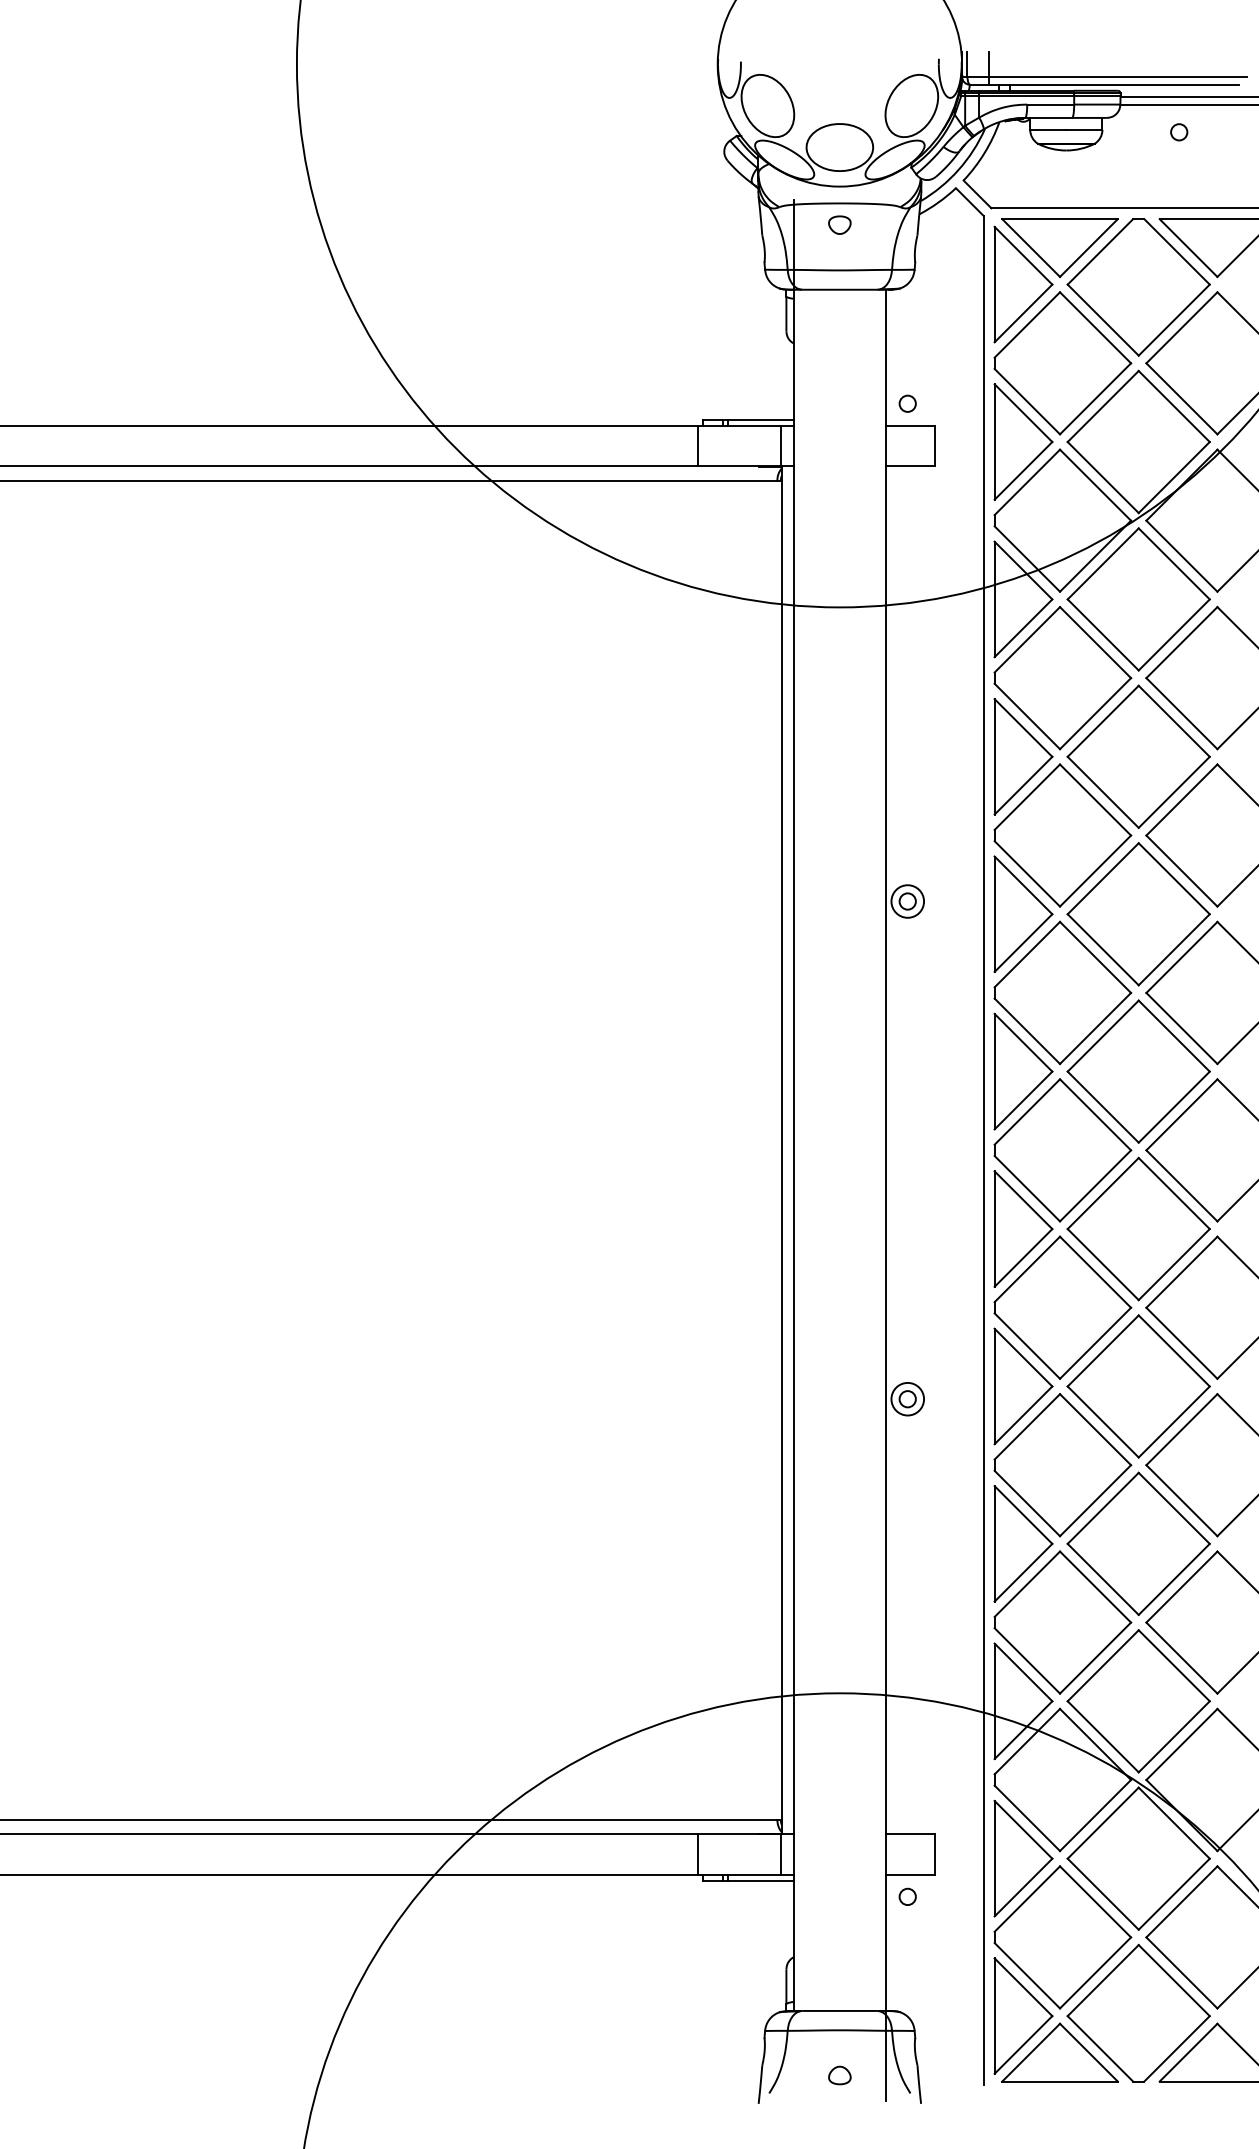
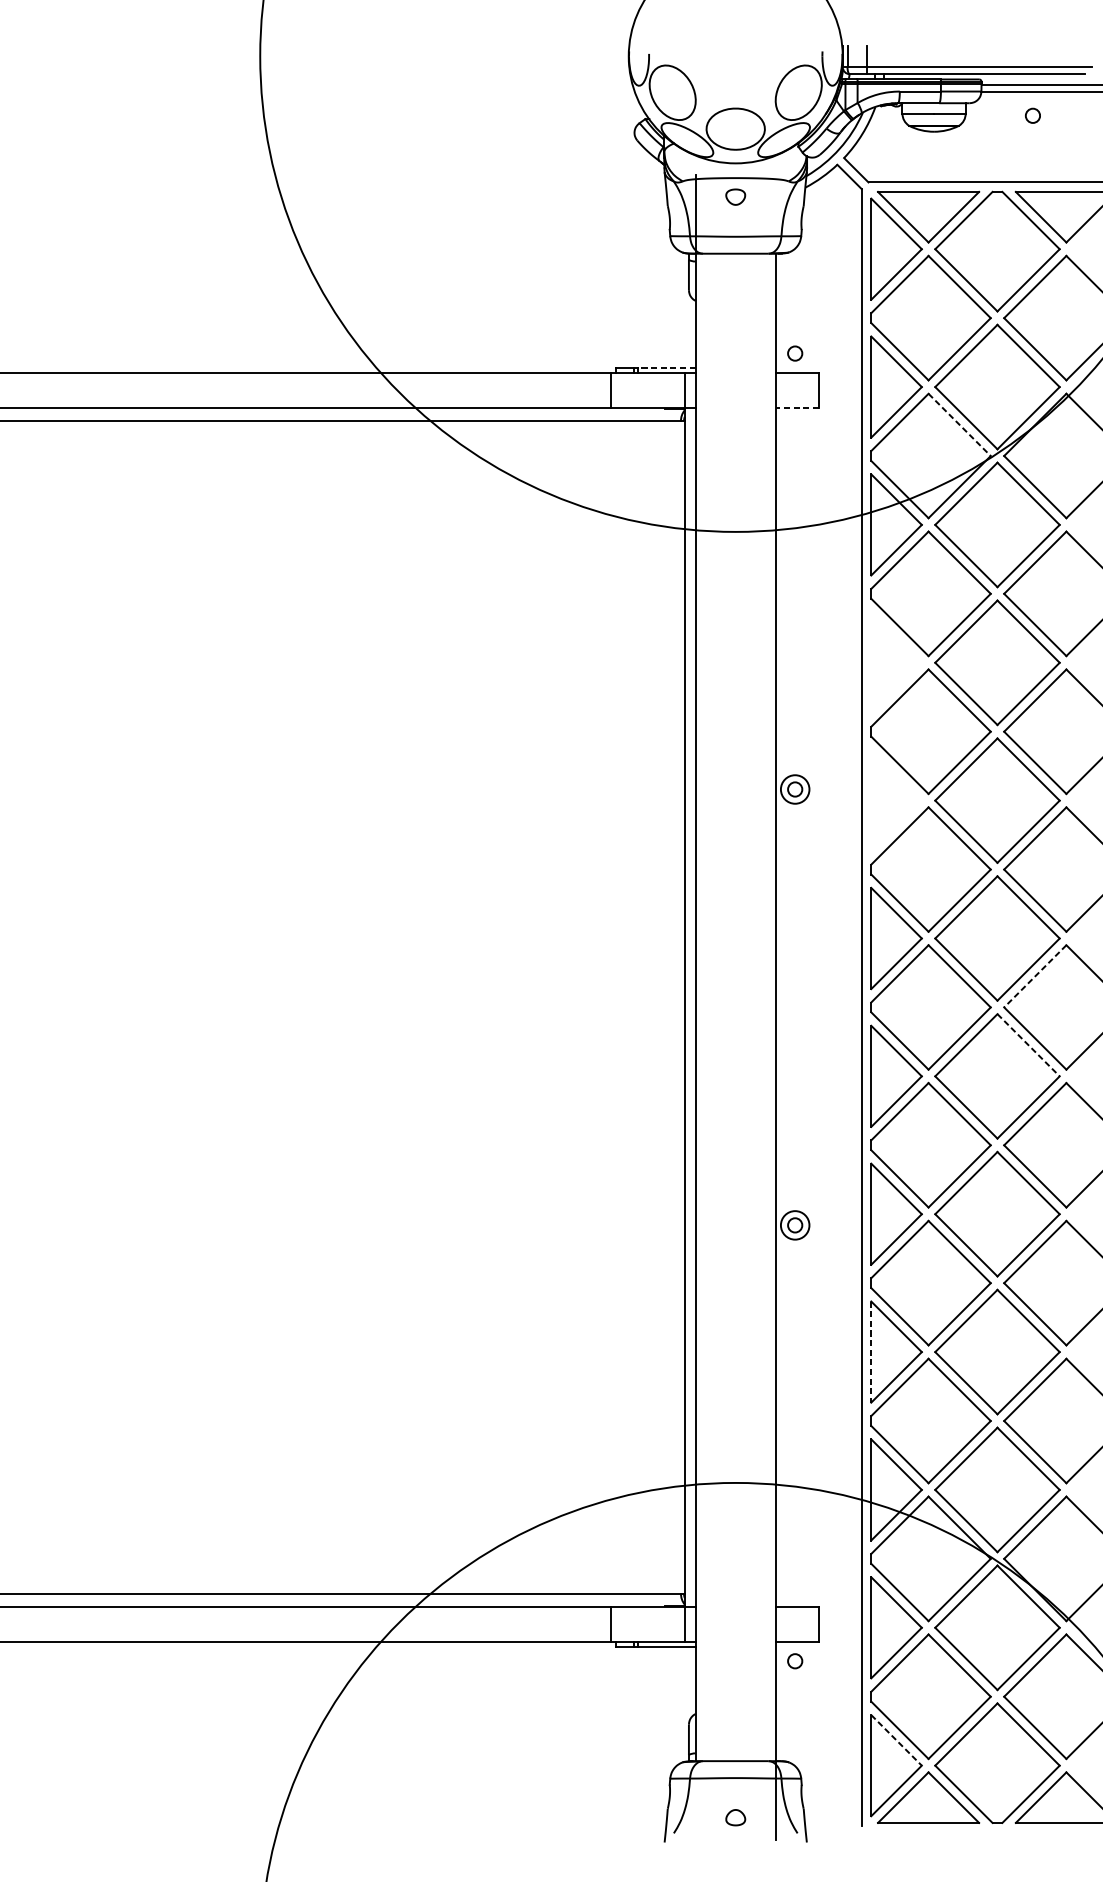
line: (760, 420) -> (666, 368), solid -> dashed
line: (910, 466) -> (797, 408), solid -> dashed
line: (1095, 485) -> (959, 425), solid -> dashed
part: (1023, 756) -> (896, 662), removed
part: (1023, 913) -> (896, 799), removed
line: (1181, 1115) -> (1034, 976), solid -> dashed
line: (1174, 1193) -> (1028, 1045), solid -> dashed
line: (994, 1543) -> (871, 1351), solid -> dashed
line: (1023, 1987) -> (896, 1740), solid -> dashed

